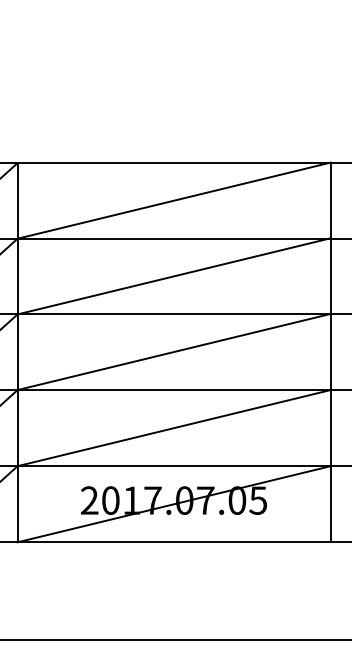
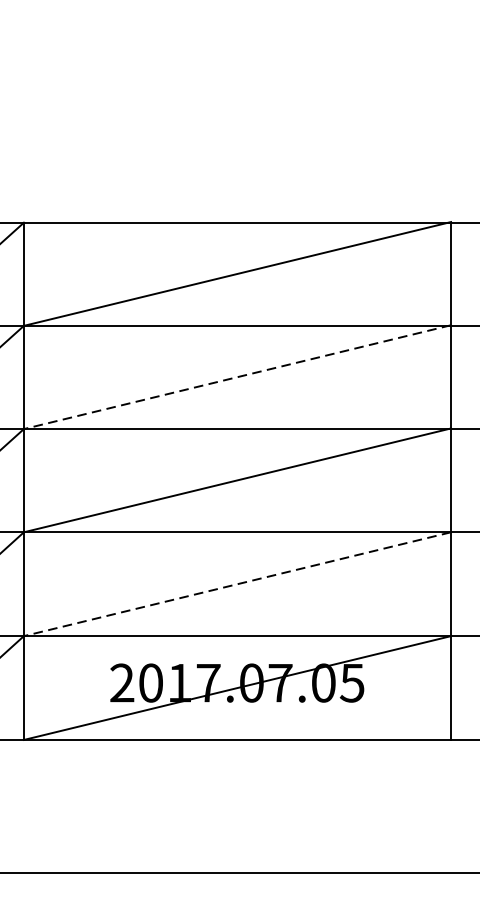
line: (173, 276) -> (236, 377), solid -> dashed
line: (173, 428) -> (236, 584), solid -> dashed

